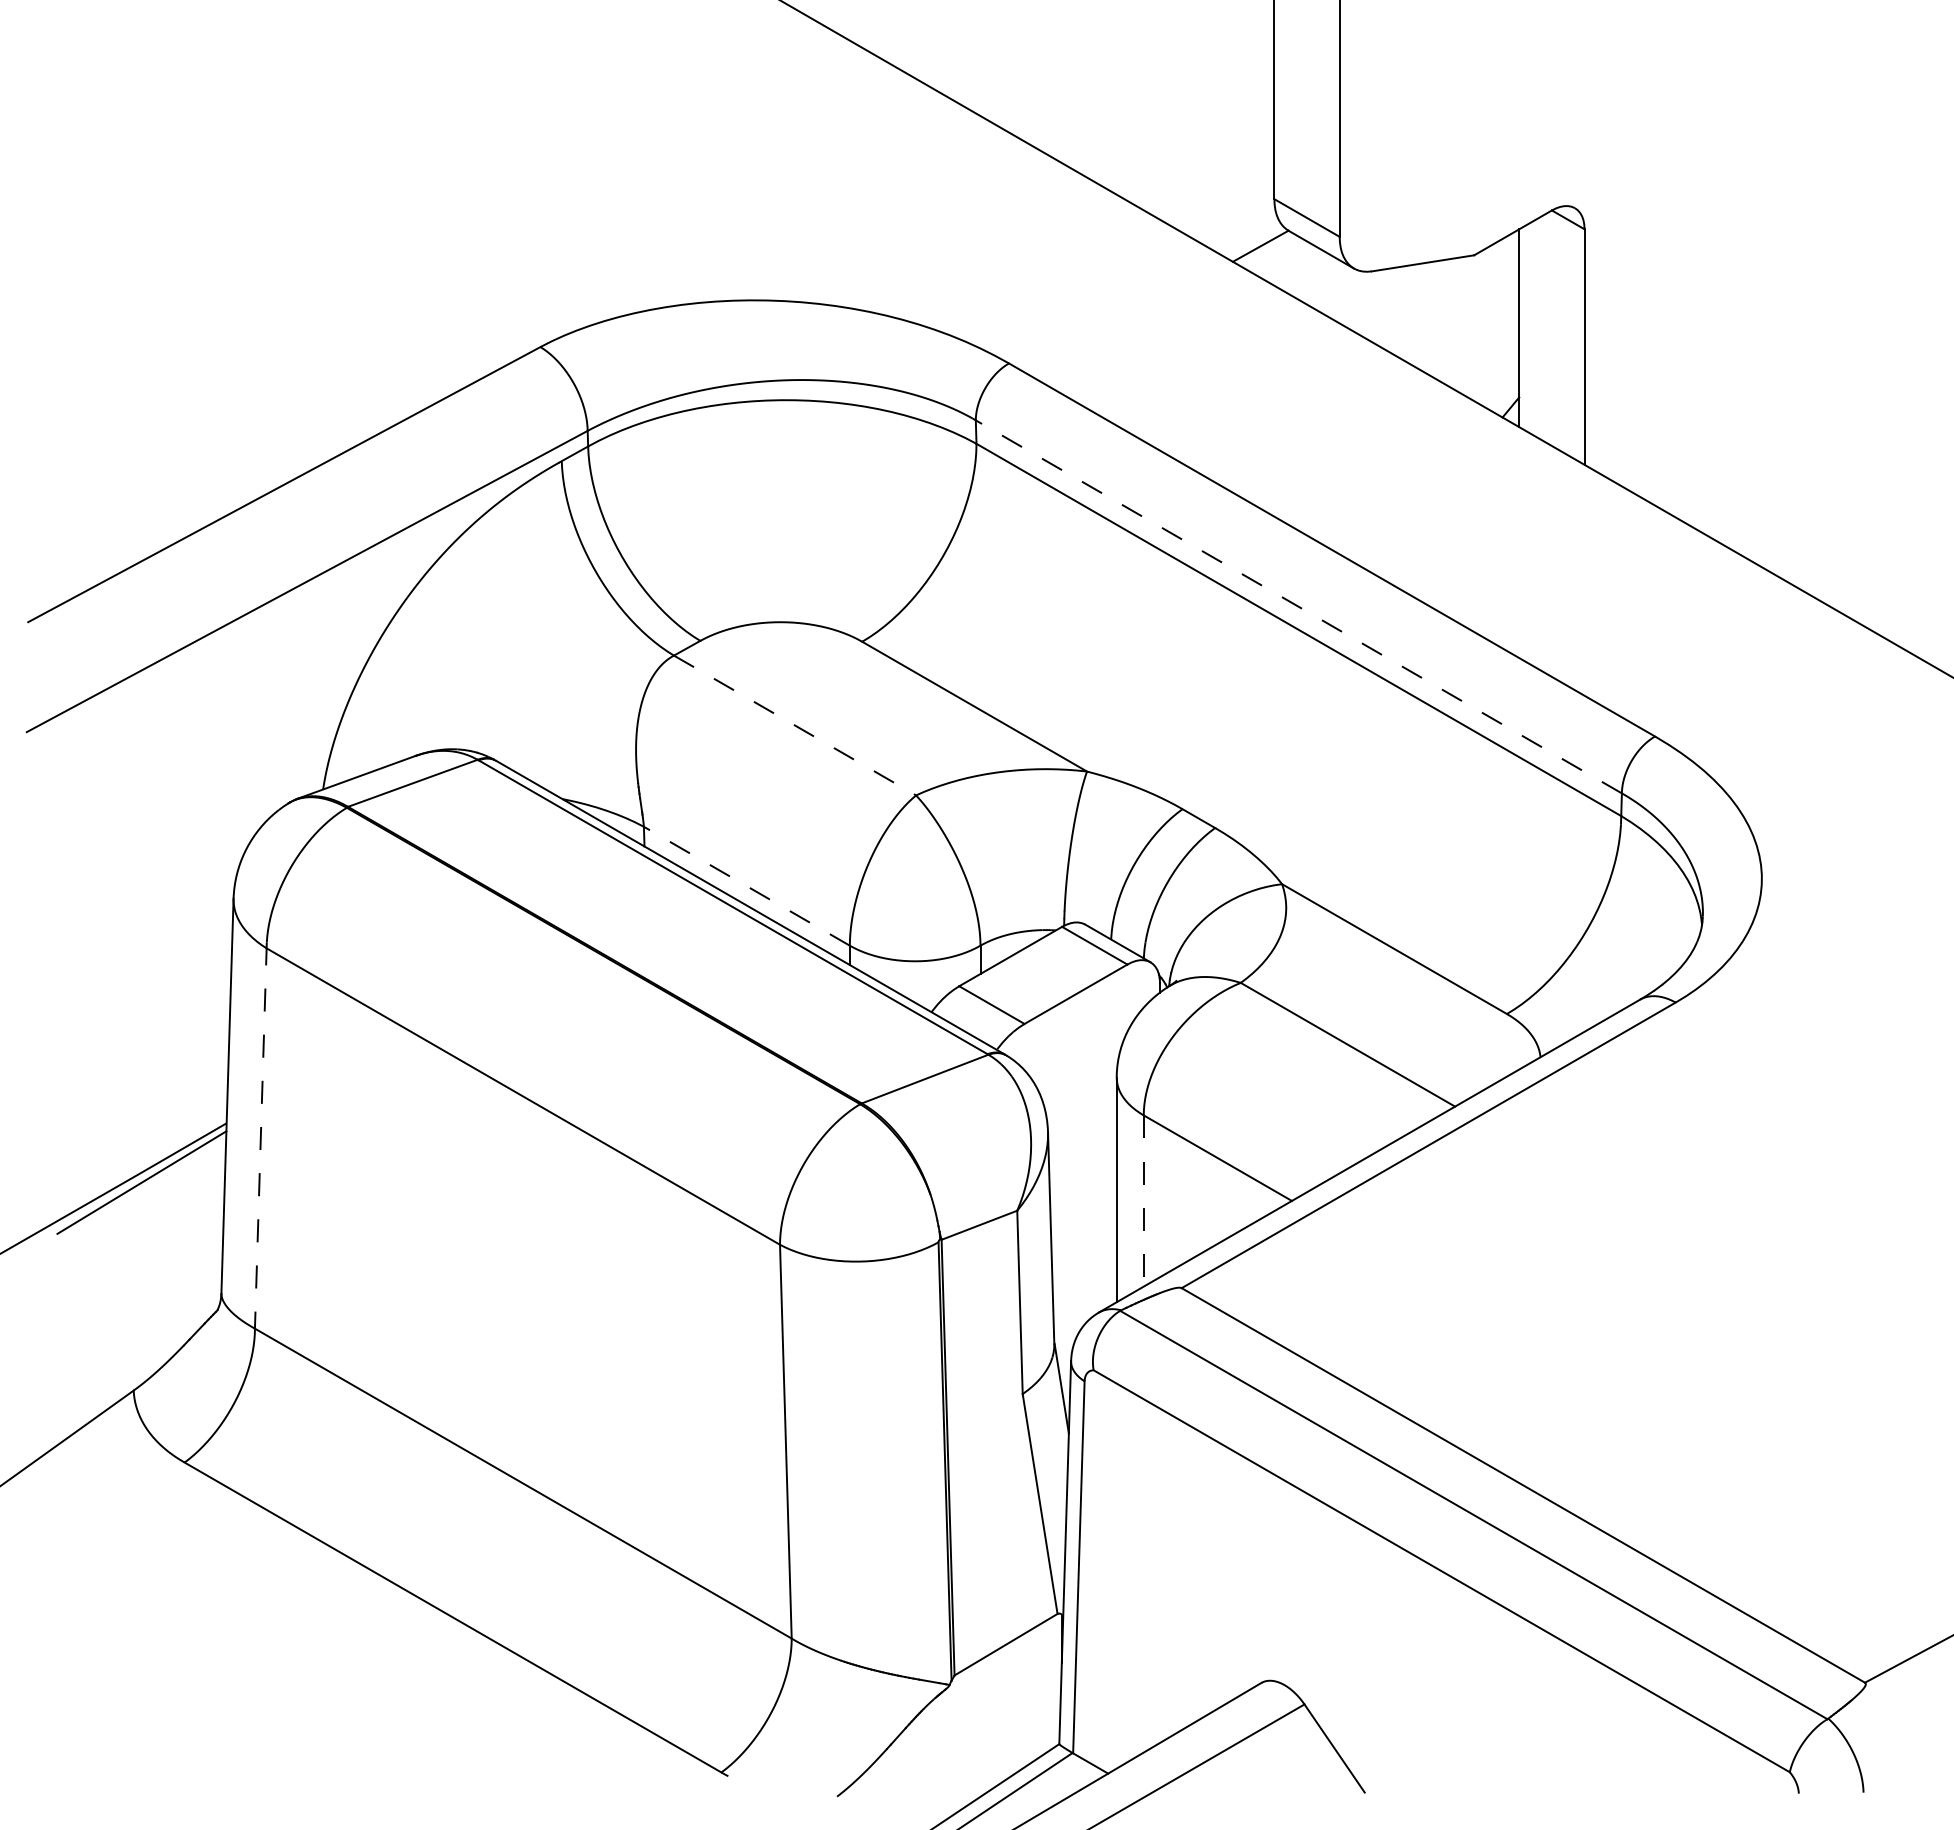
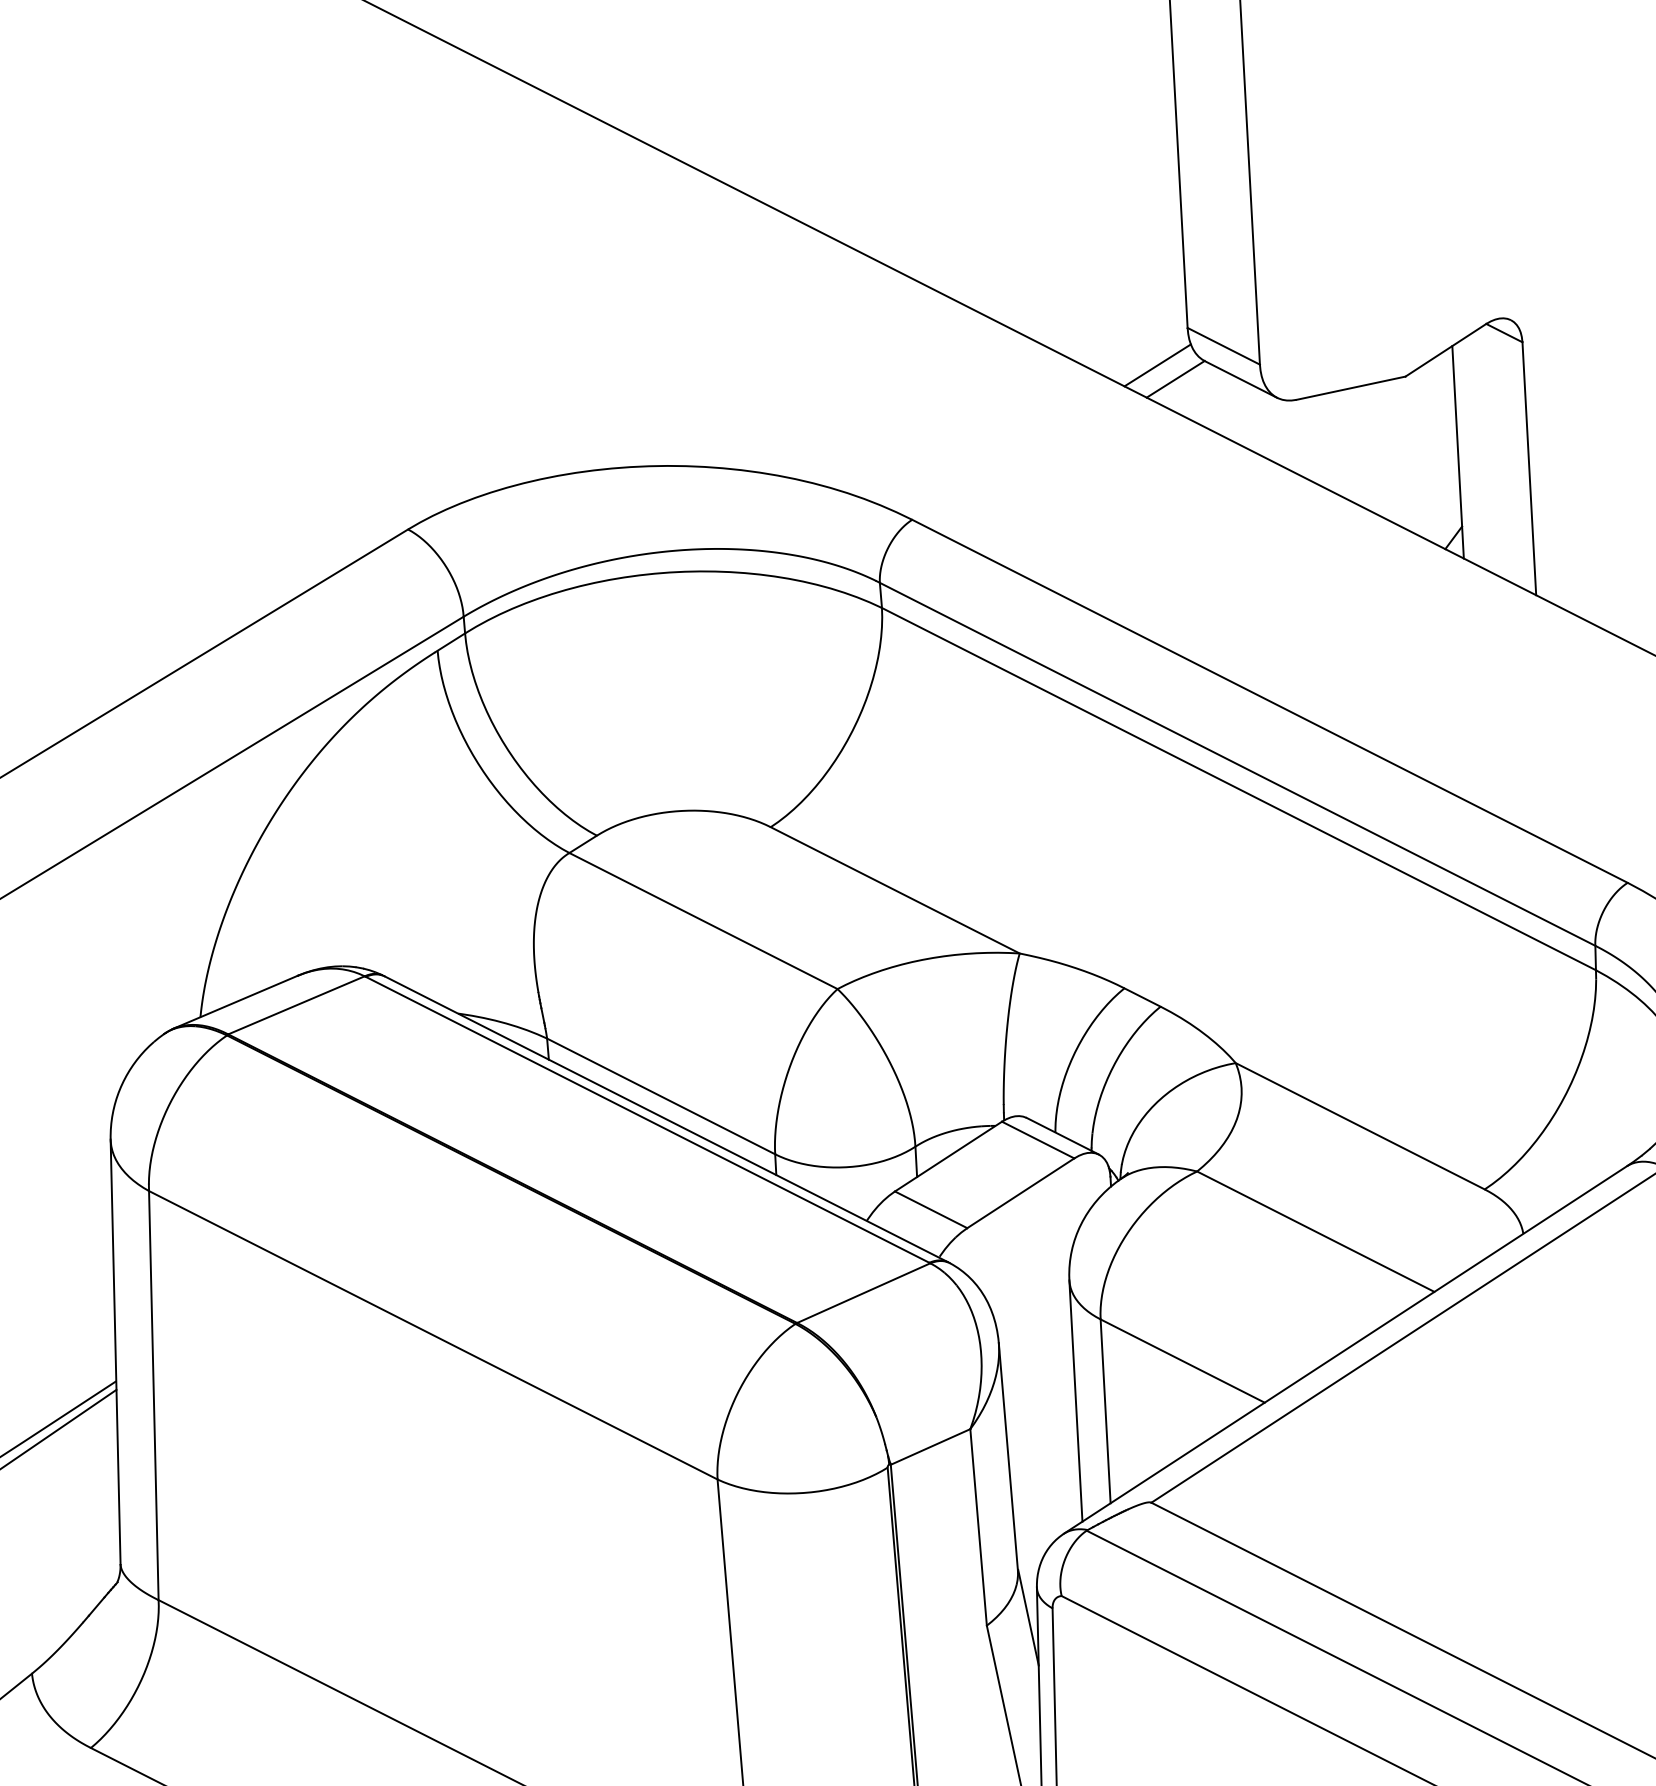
line: (1244, 232) -> (1157, 365), added
line: (1297, 605) -> (1236, 762), dashed -> solid
line: (795, 725) -> (703, 920), dashed -> solid
line: (746, 886) -> (660, 1096), dashed -> solid
line: (260, 1135) -> (153, 1392), dashed -> solid
line: (1143, 1201) -> (1105, 1411), dashed -> solid

